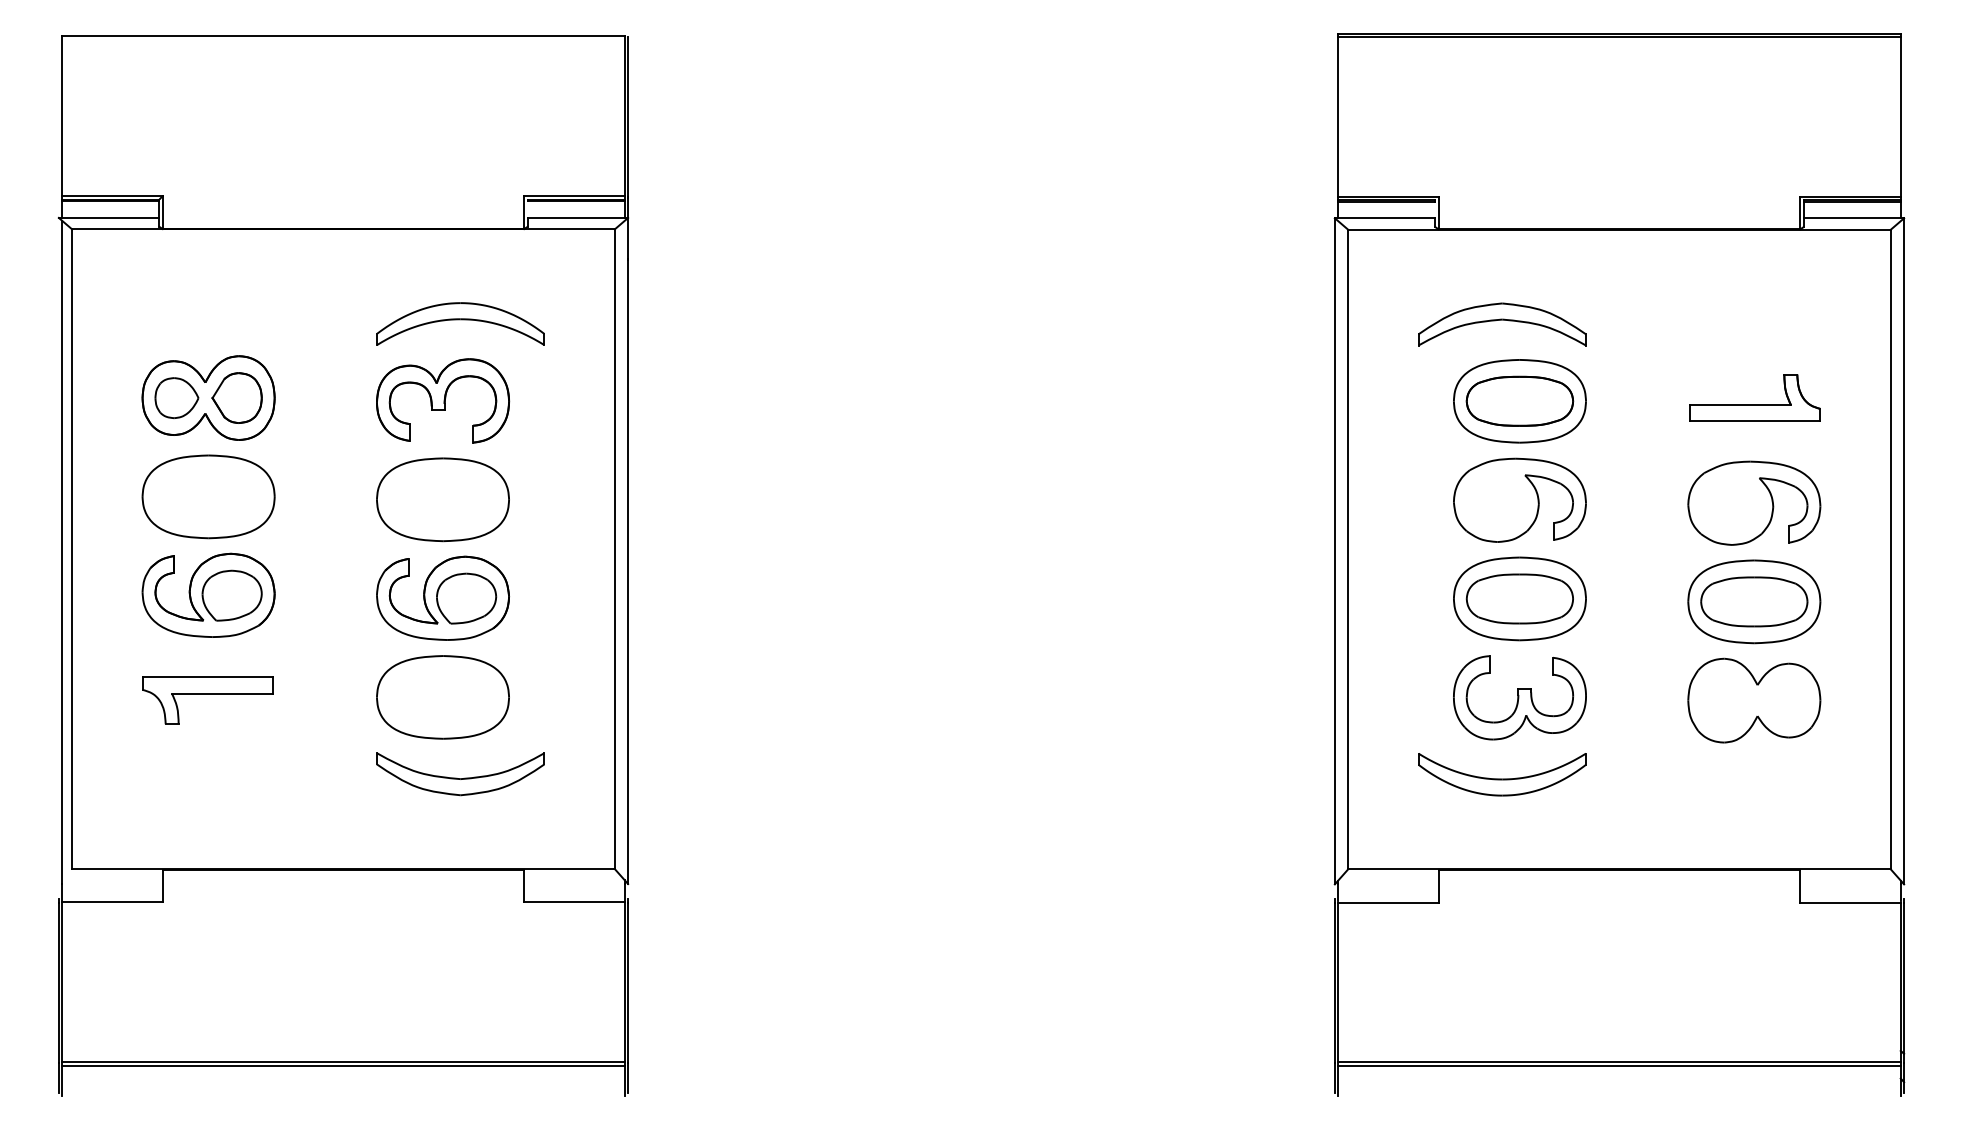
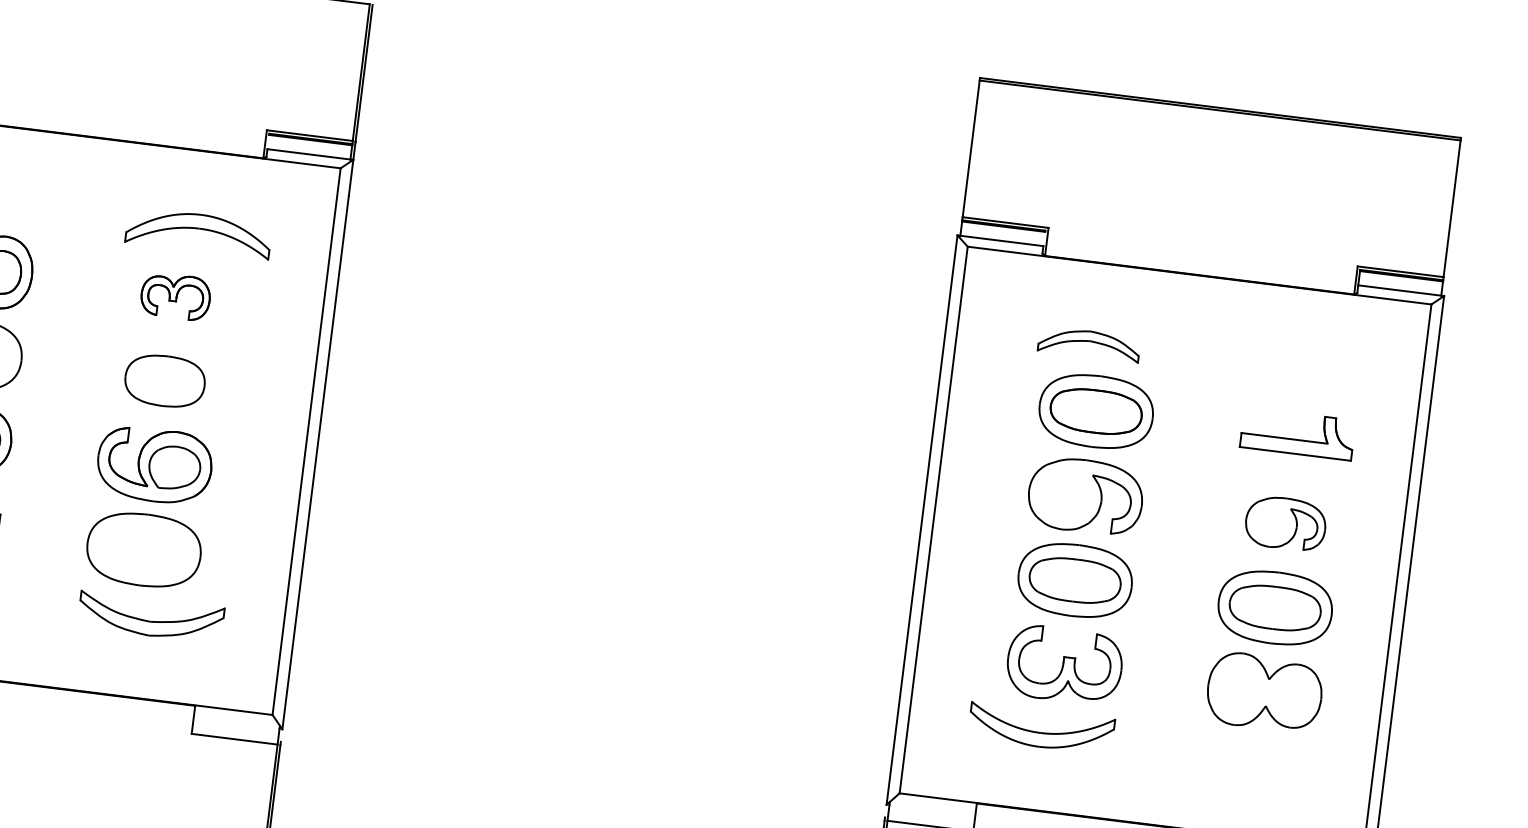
part: (1502, 324) -> (1089, 344), size x0.7
part: (443, 400) -> (176, 296), size x0.6
part: (442, 499) -> (164, 380), size x0.7
part: (1754, 502) -> (1285, 523), size x0.7

